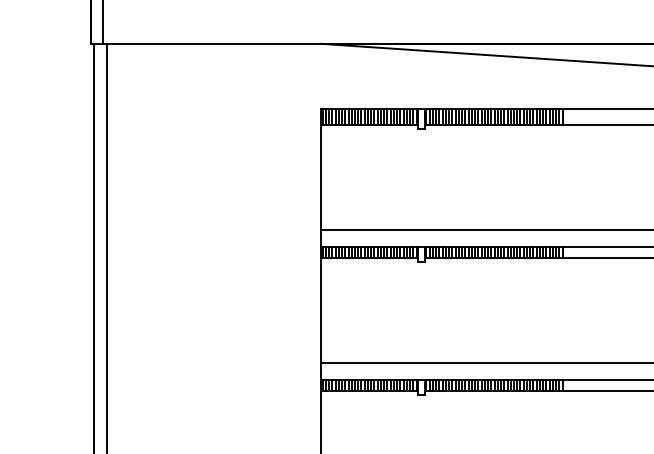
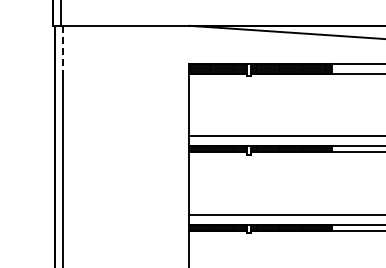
line: (106, 87) -> (62, 51), solid -> dashed

